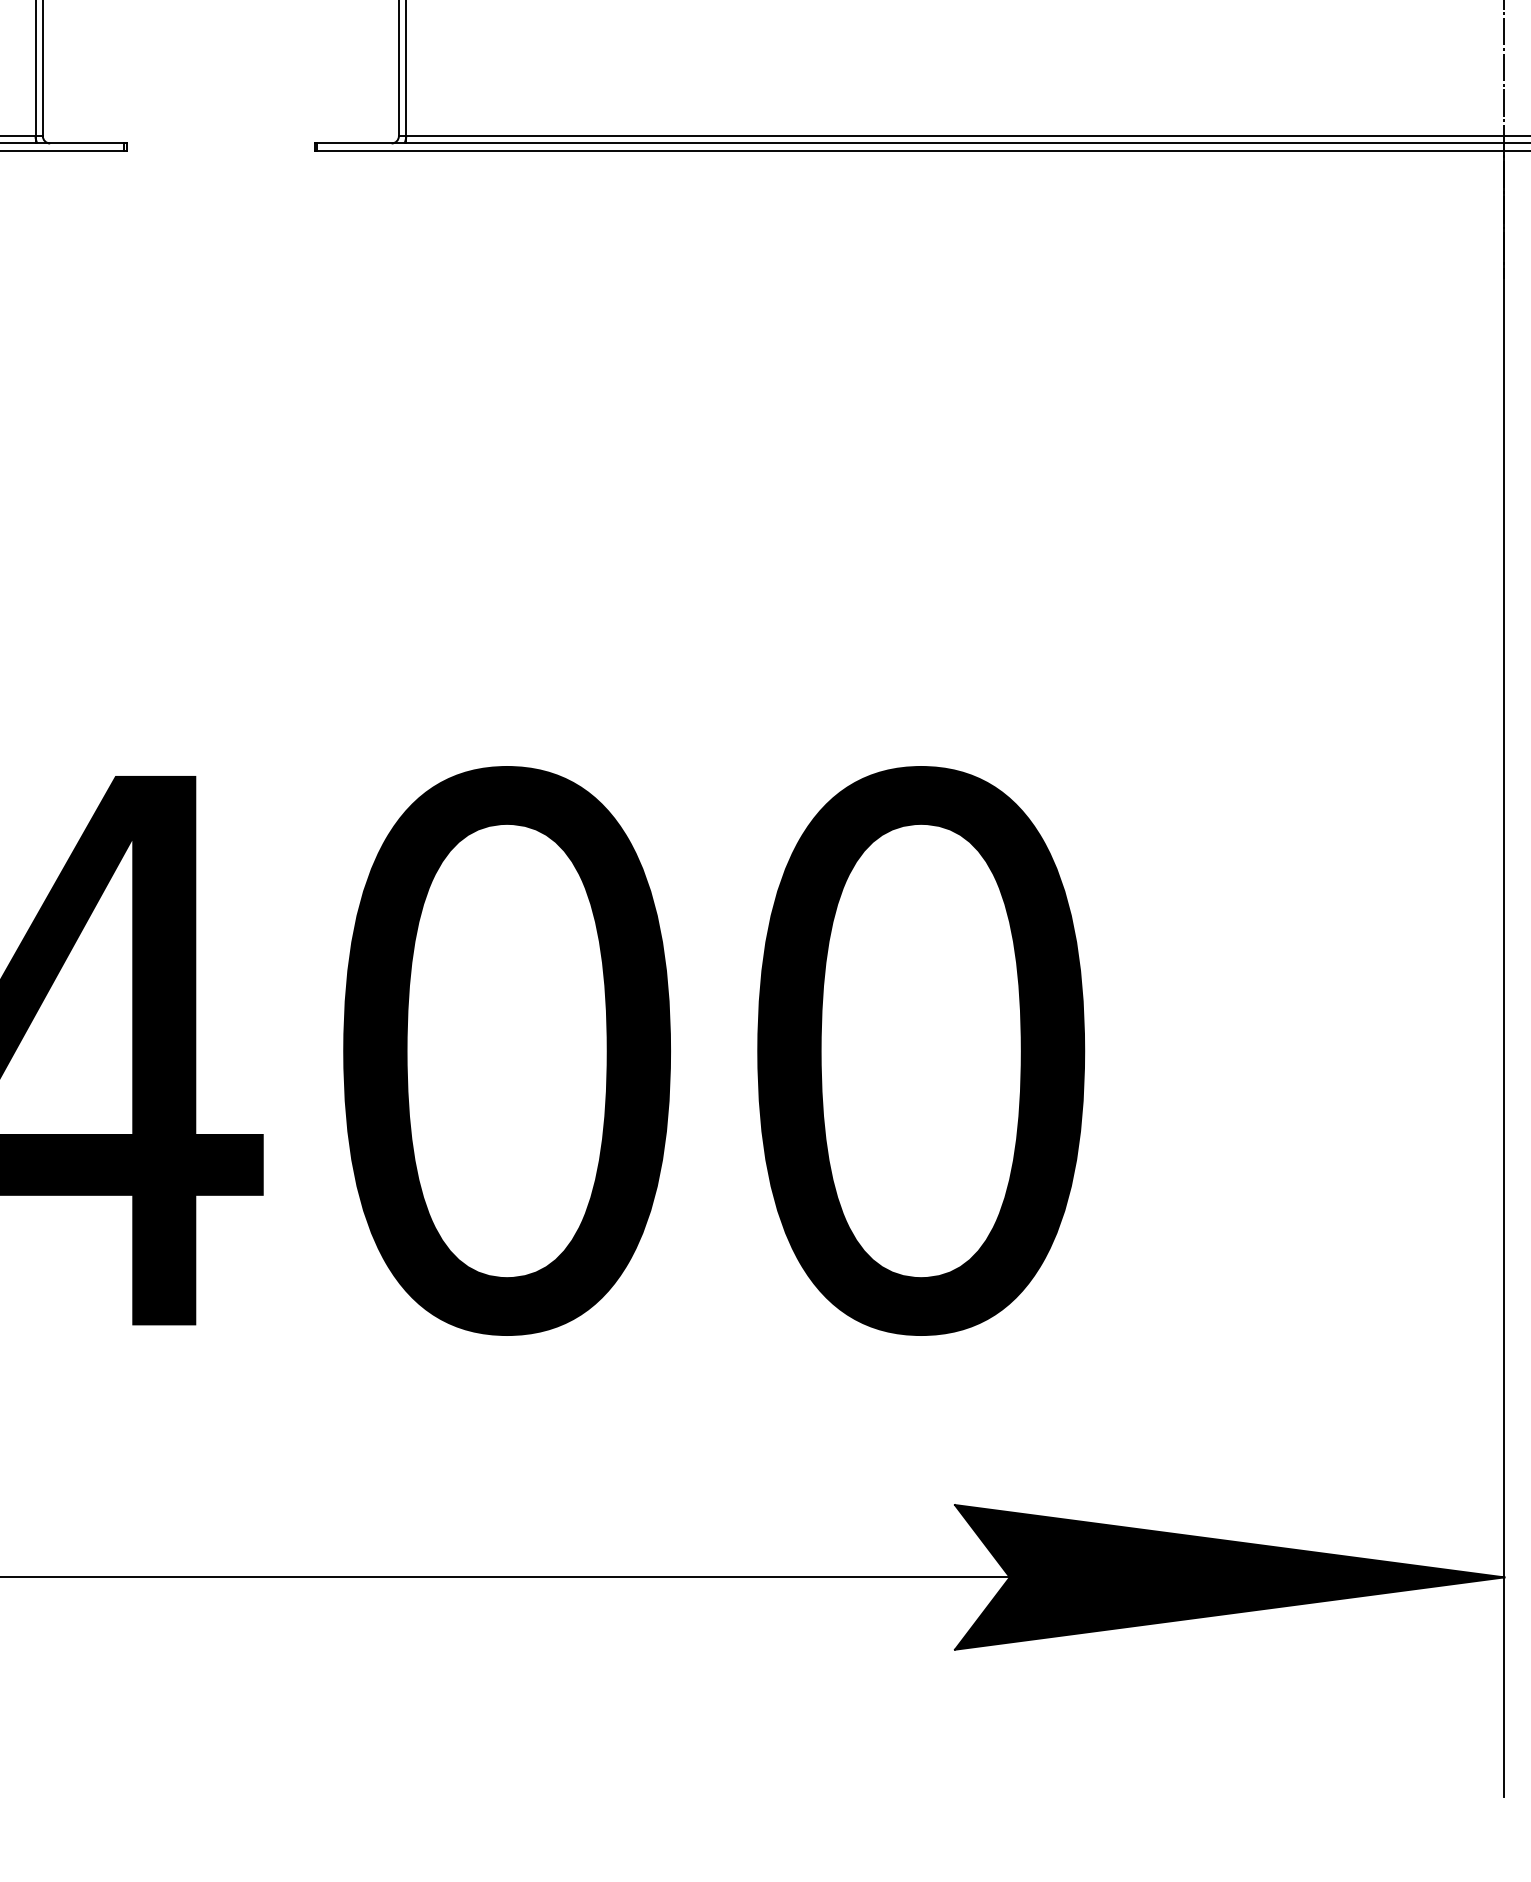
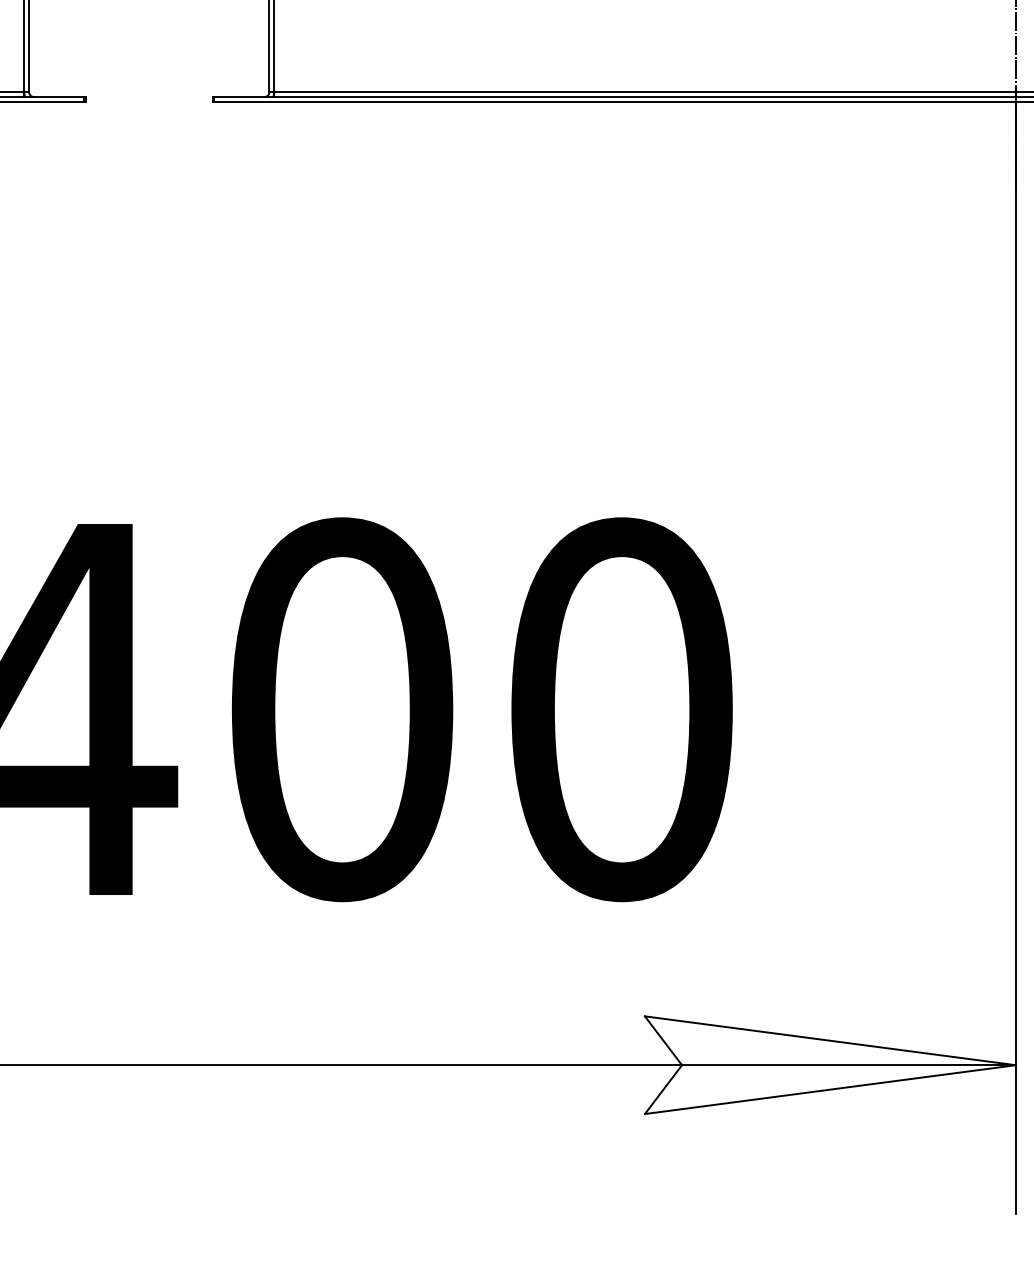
fill: (1228, 1577) -> (829, 1065), removed

